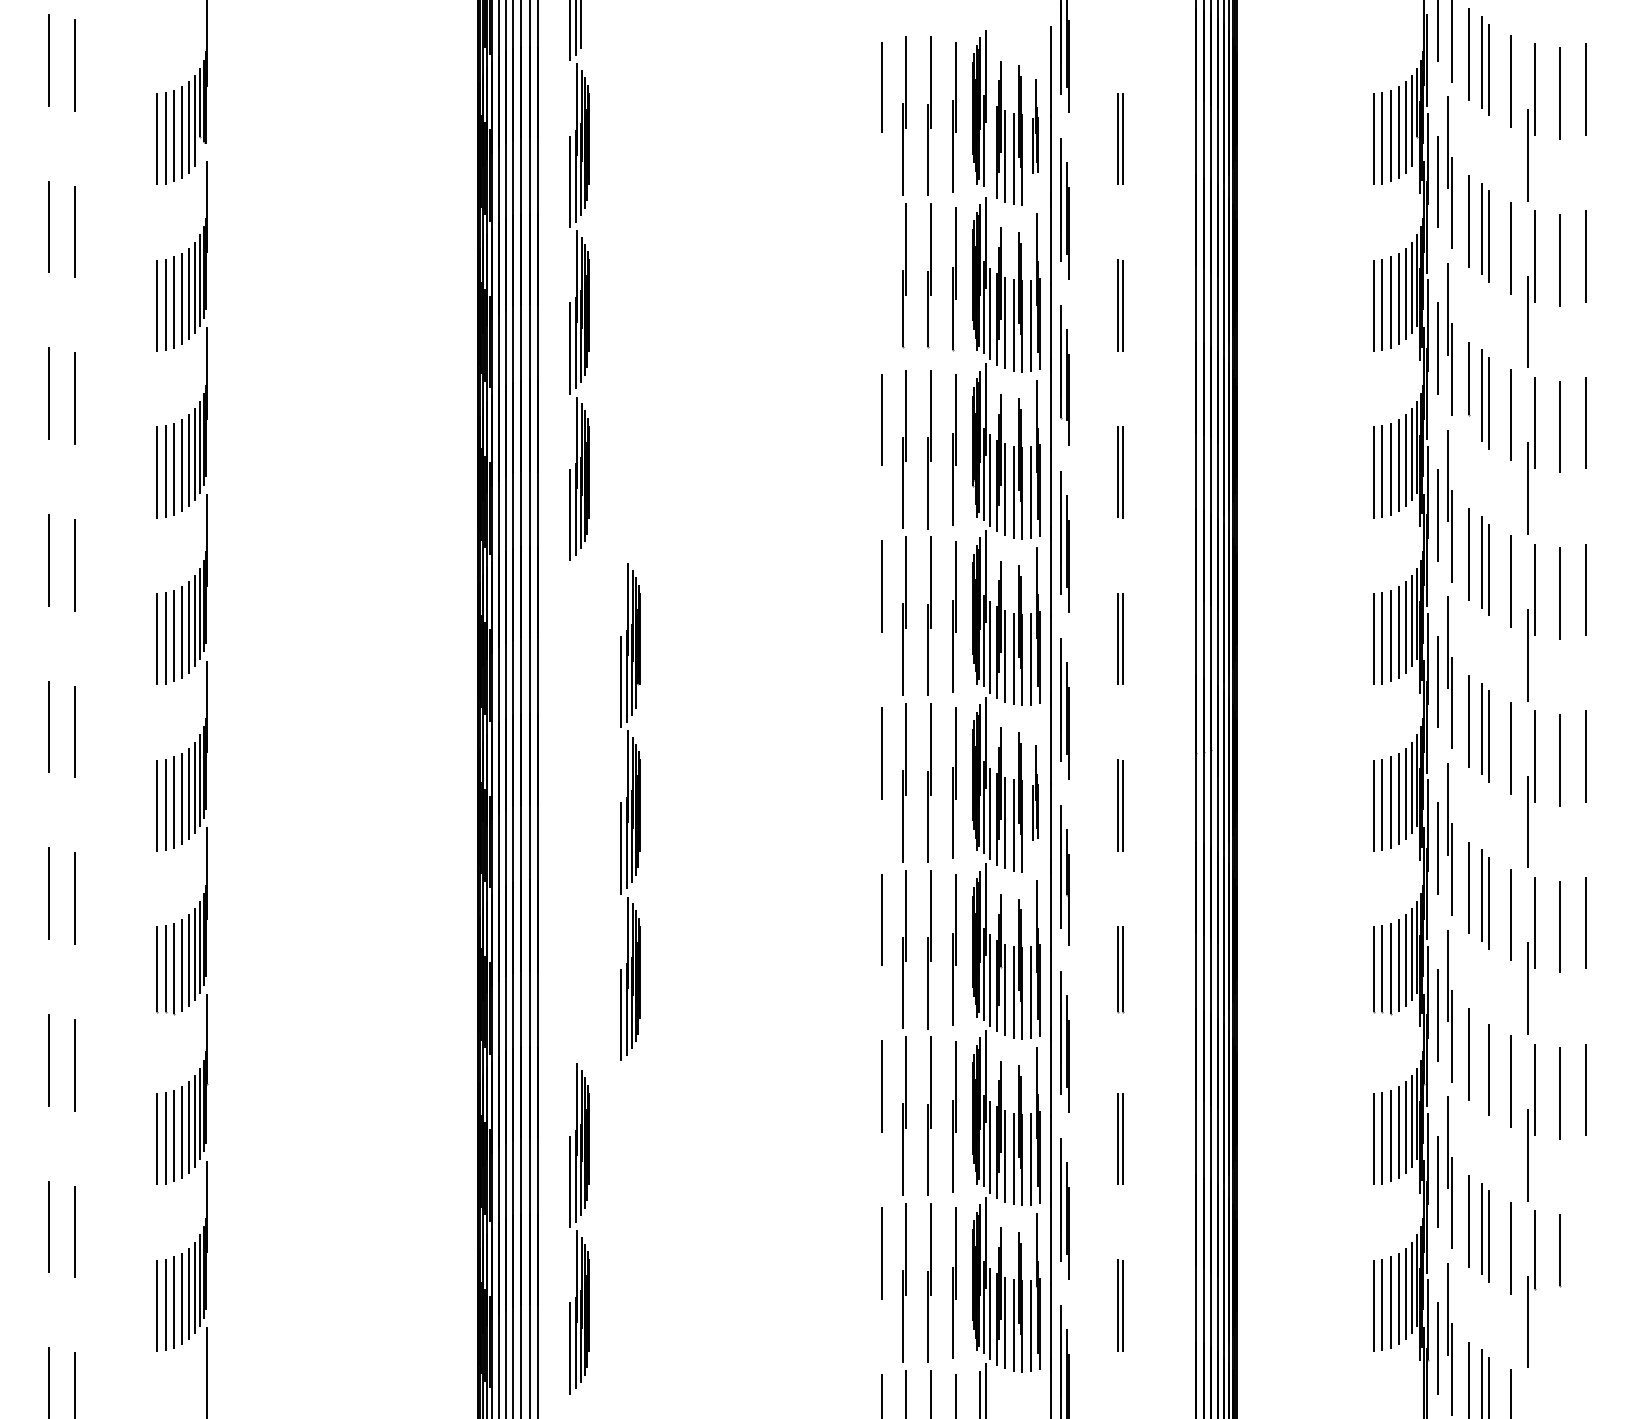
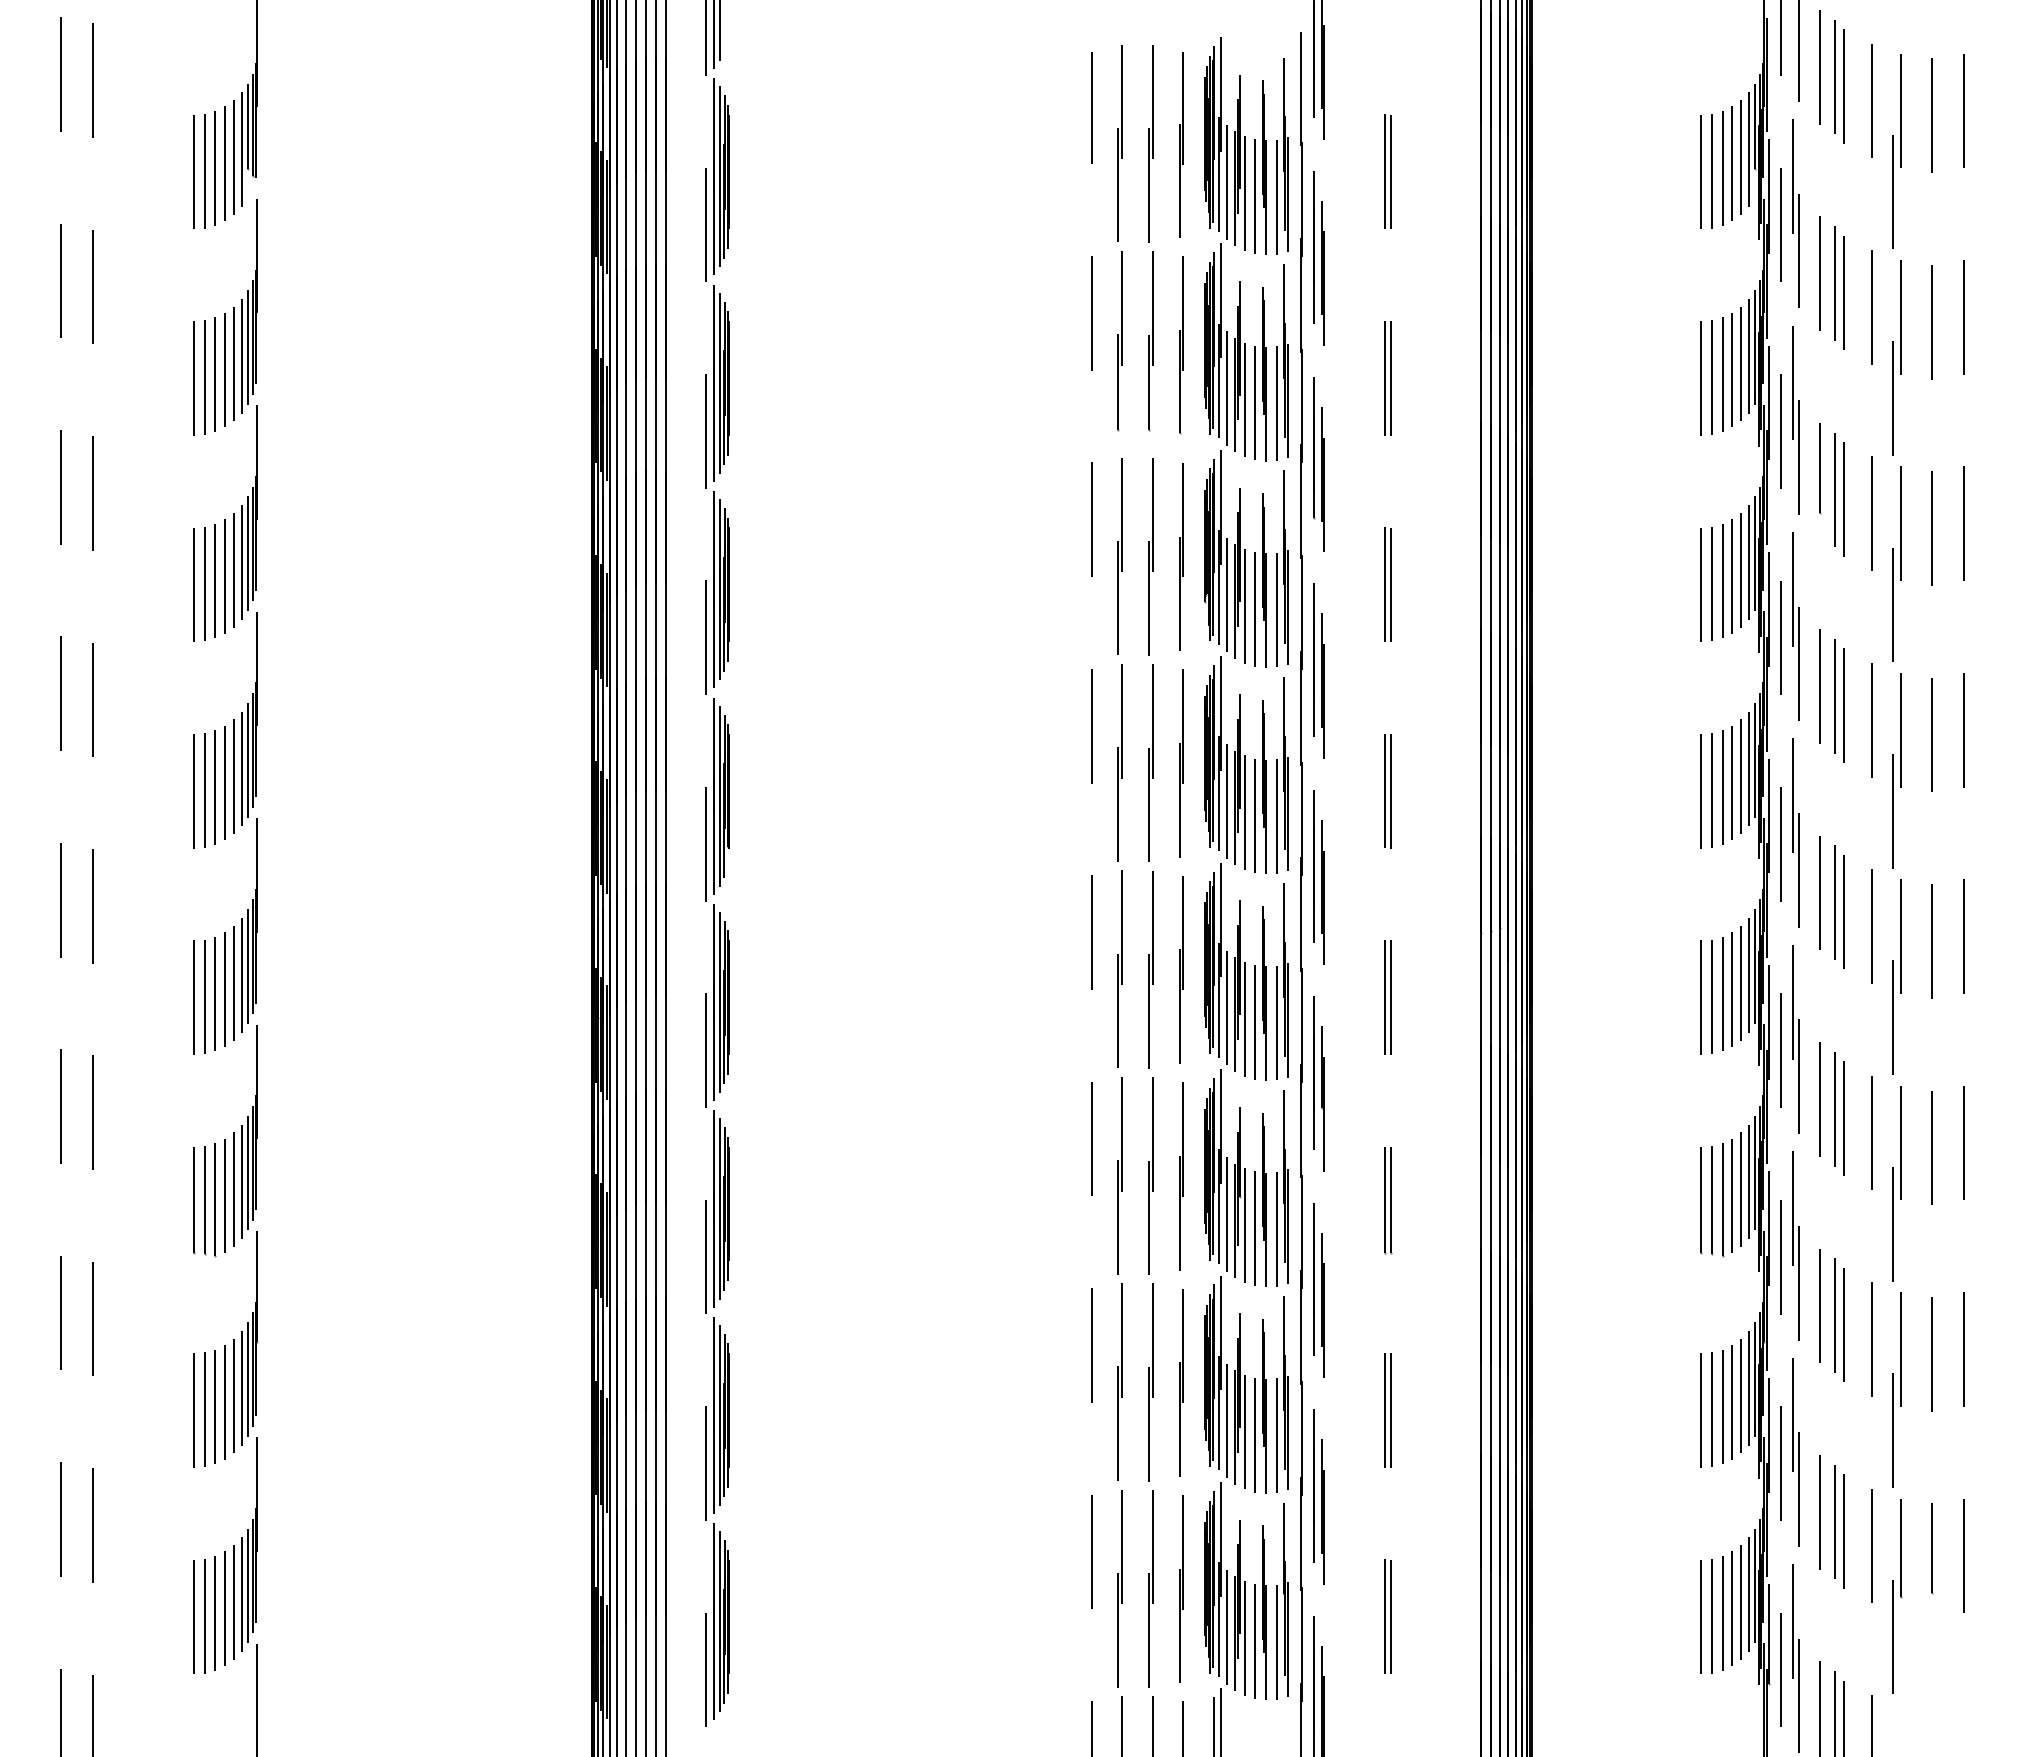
part: (1035, 126) -> (1282, 156), size x1.67
line: (990, 146) -> (1226, 181), added
line: (881, 253) -> (1091, 313), added
part: (1035, 792) -> (1282, 981), size x1.67
part: (630, 812) -> (717, 1005), moved
line: (1481, 1062) -> (1835, 1315), added
line: (1586, 1256) -> (1964, 1555), added

